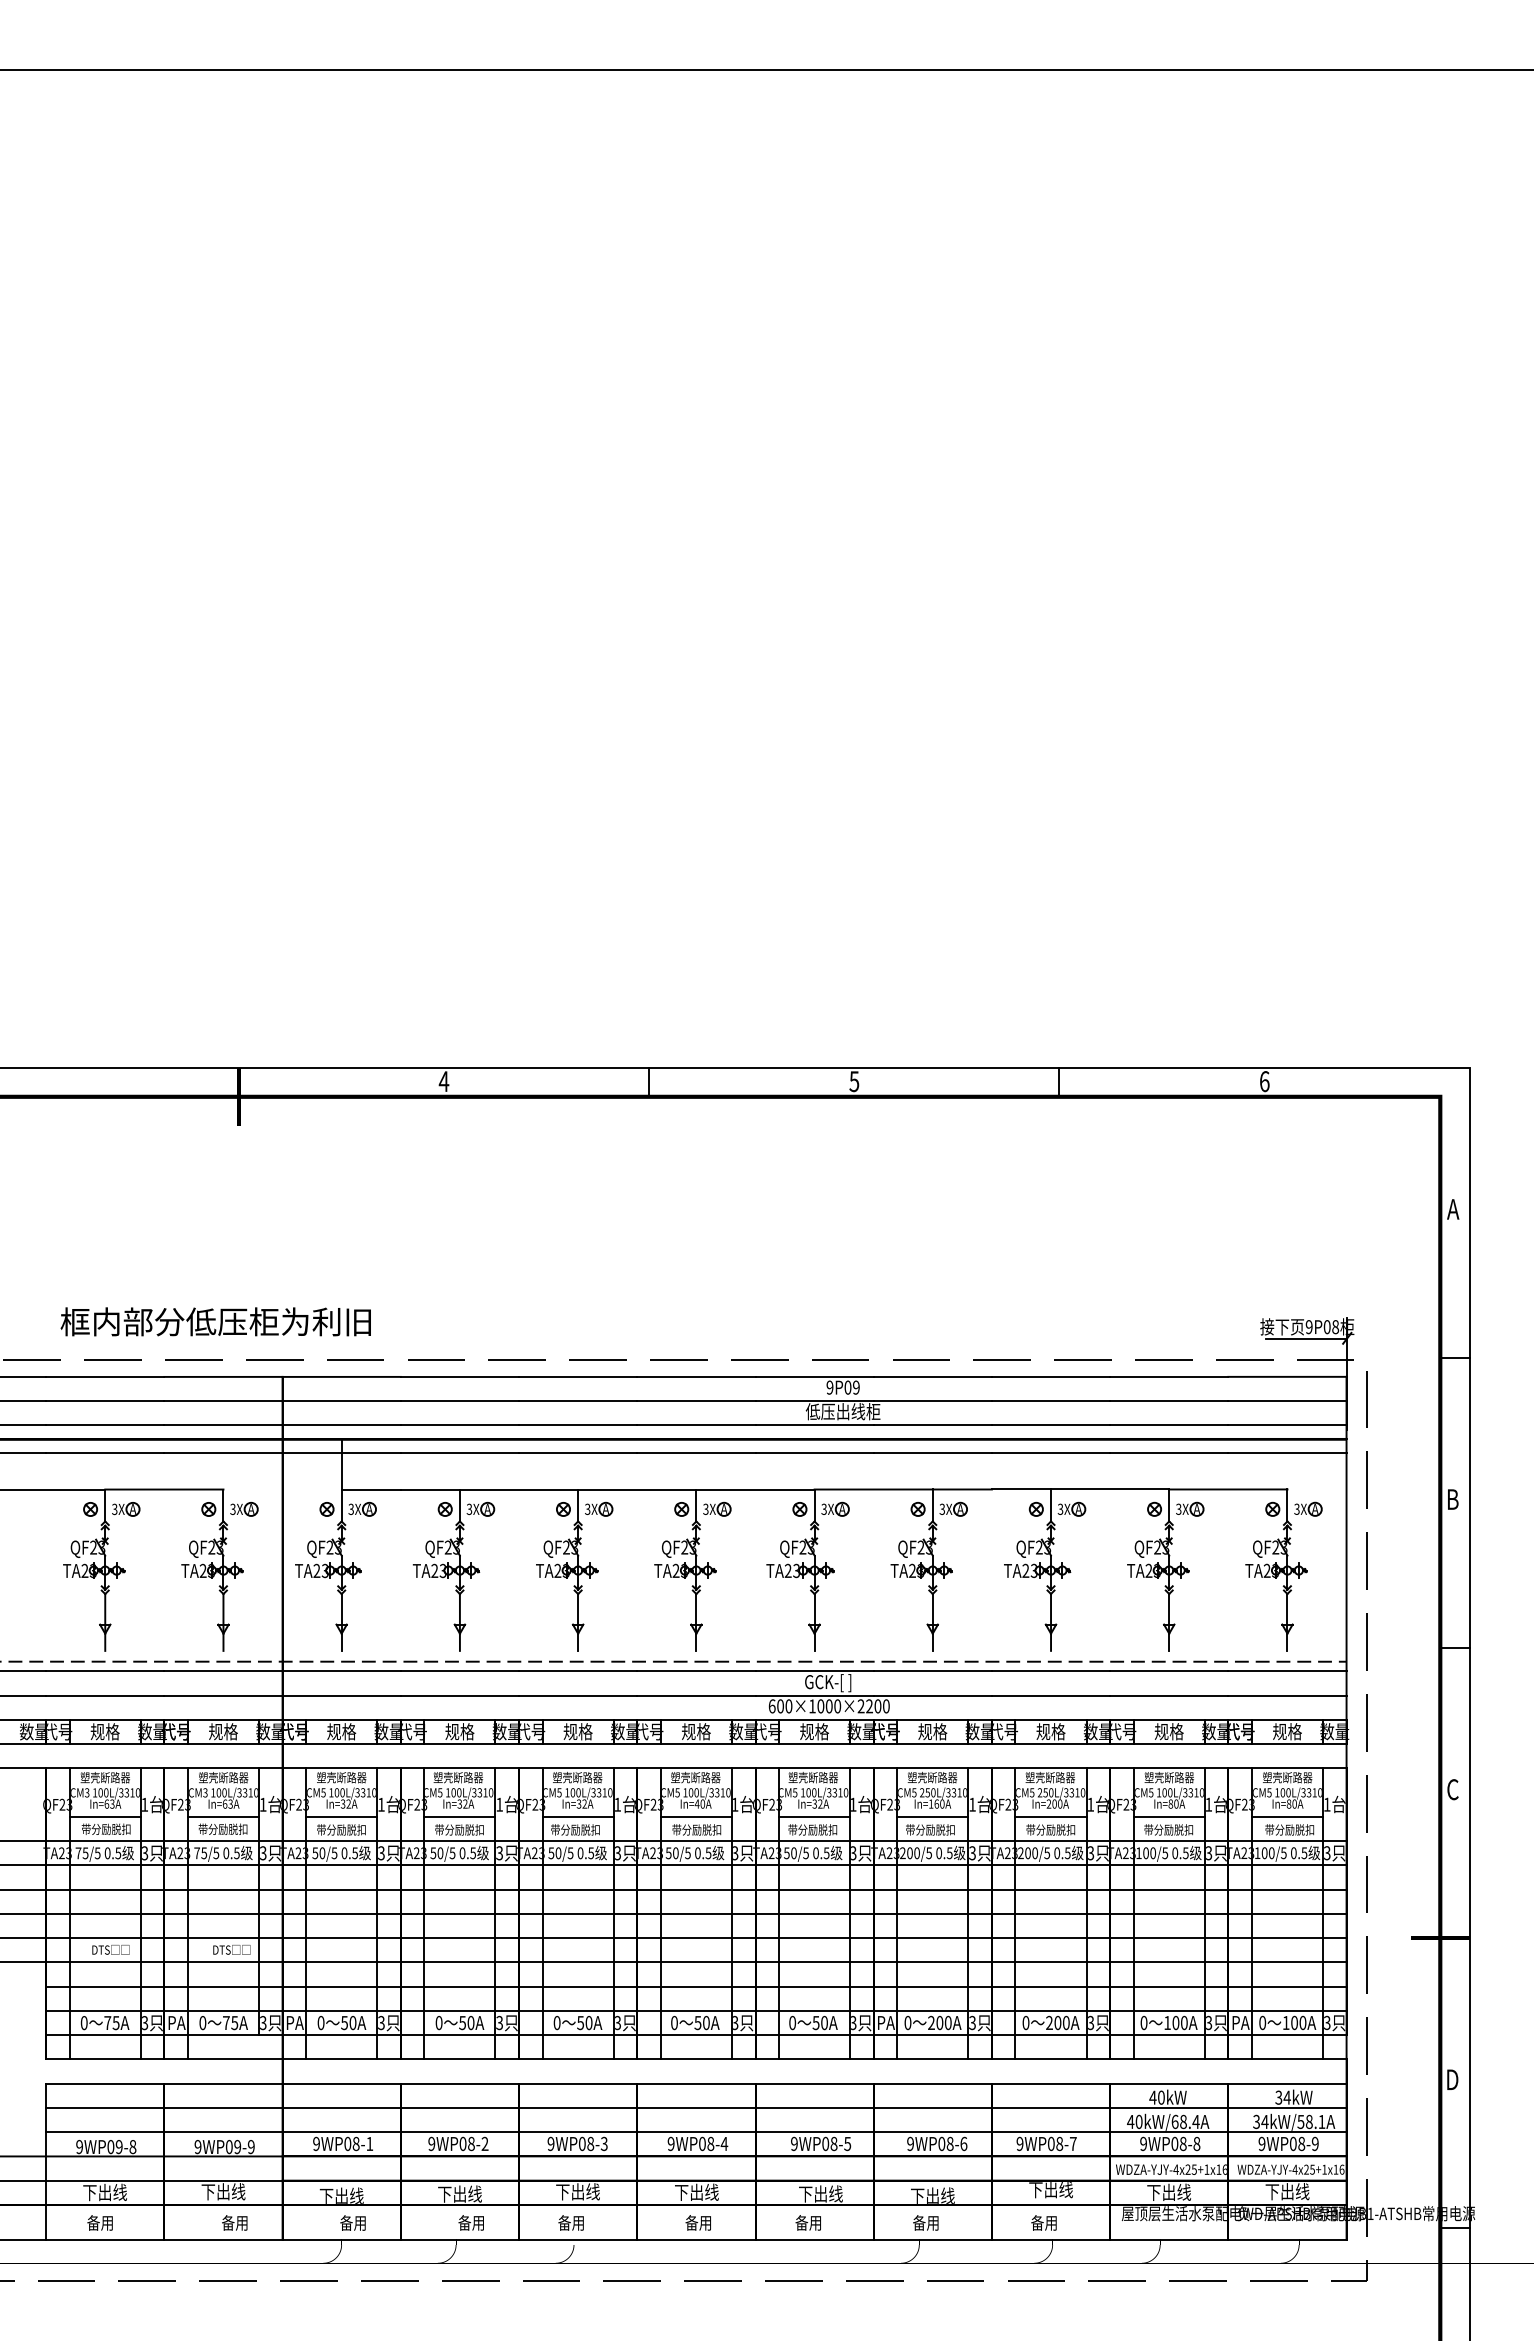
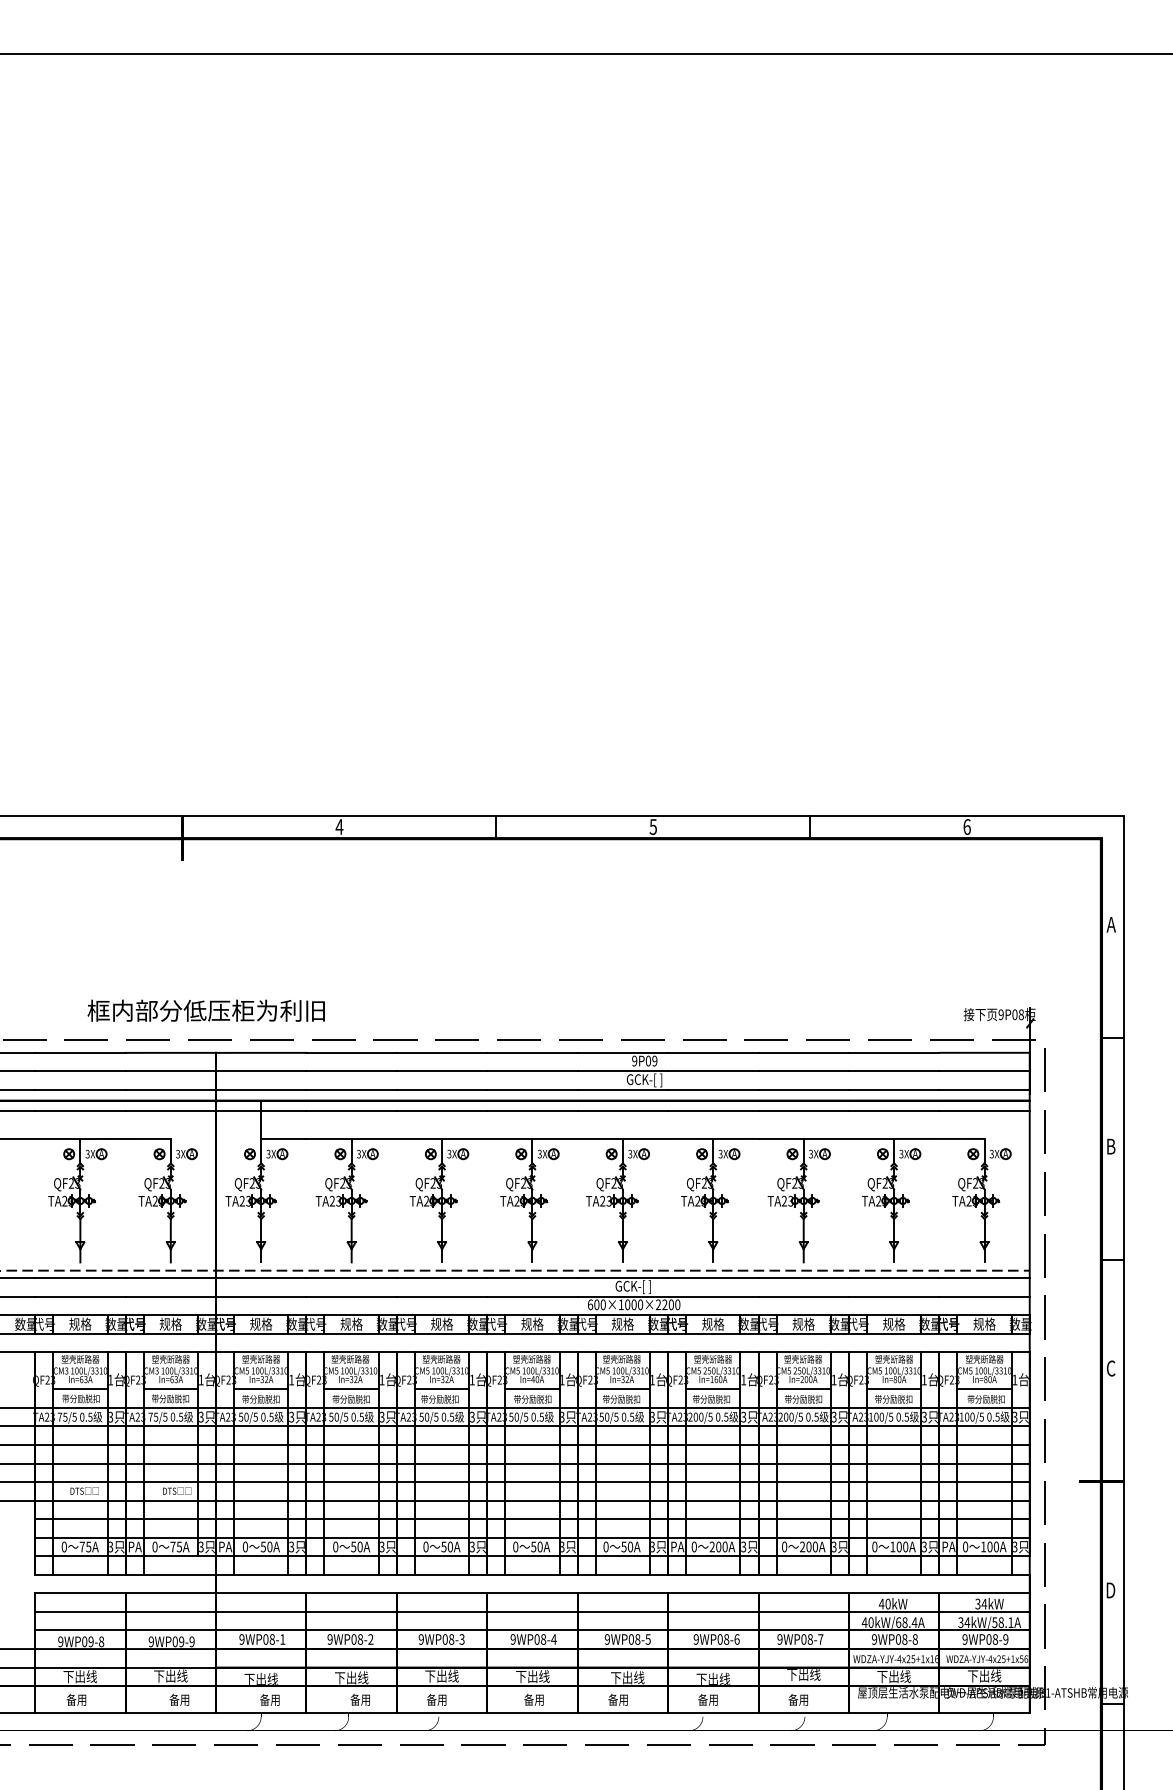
text: (215, 1321) -> (206, 1010), moved
line: (1305, 1339) -> (998, 1024), removed
text: (842, 1412) -> (644, 1080), 低压出线柜 -> GCK-[ ]
text: (1335, 2169) -> (1021, 1659), WDZA-YJY-4x25+1x16 -> WDZA-YJY-4x25+1x56

